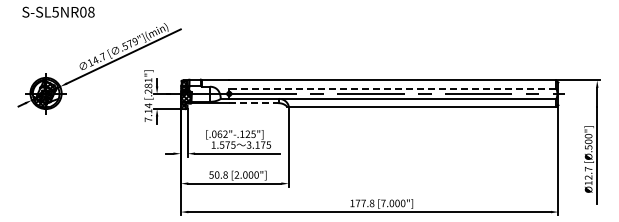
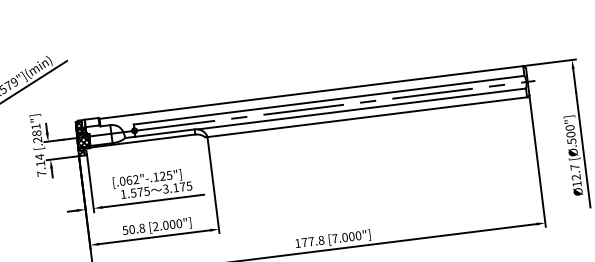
line: (392, 88) -> (328, 100), dashed -> solid
line: (253, 103) -> (164, 138), dashed -> solid

